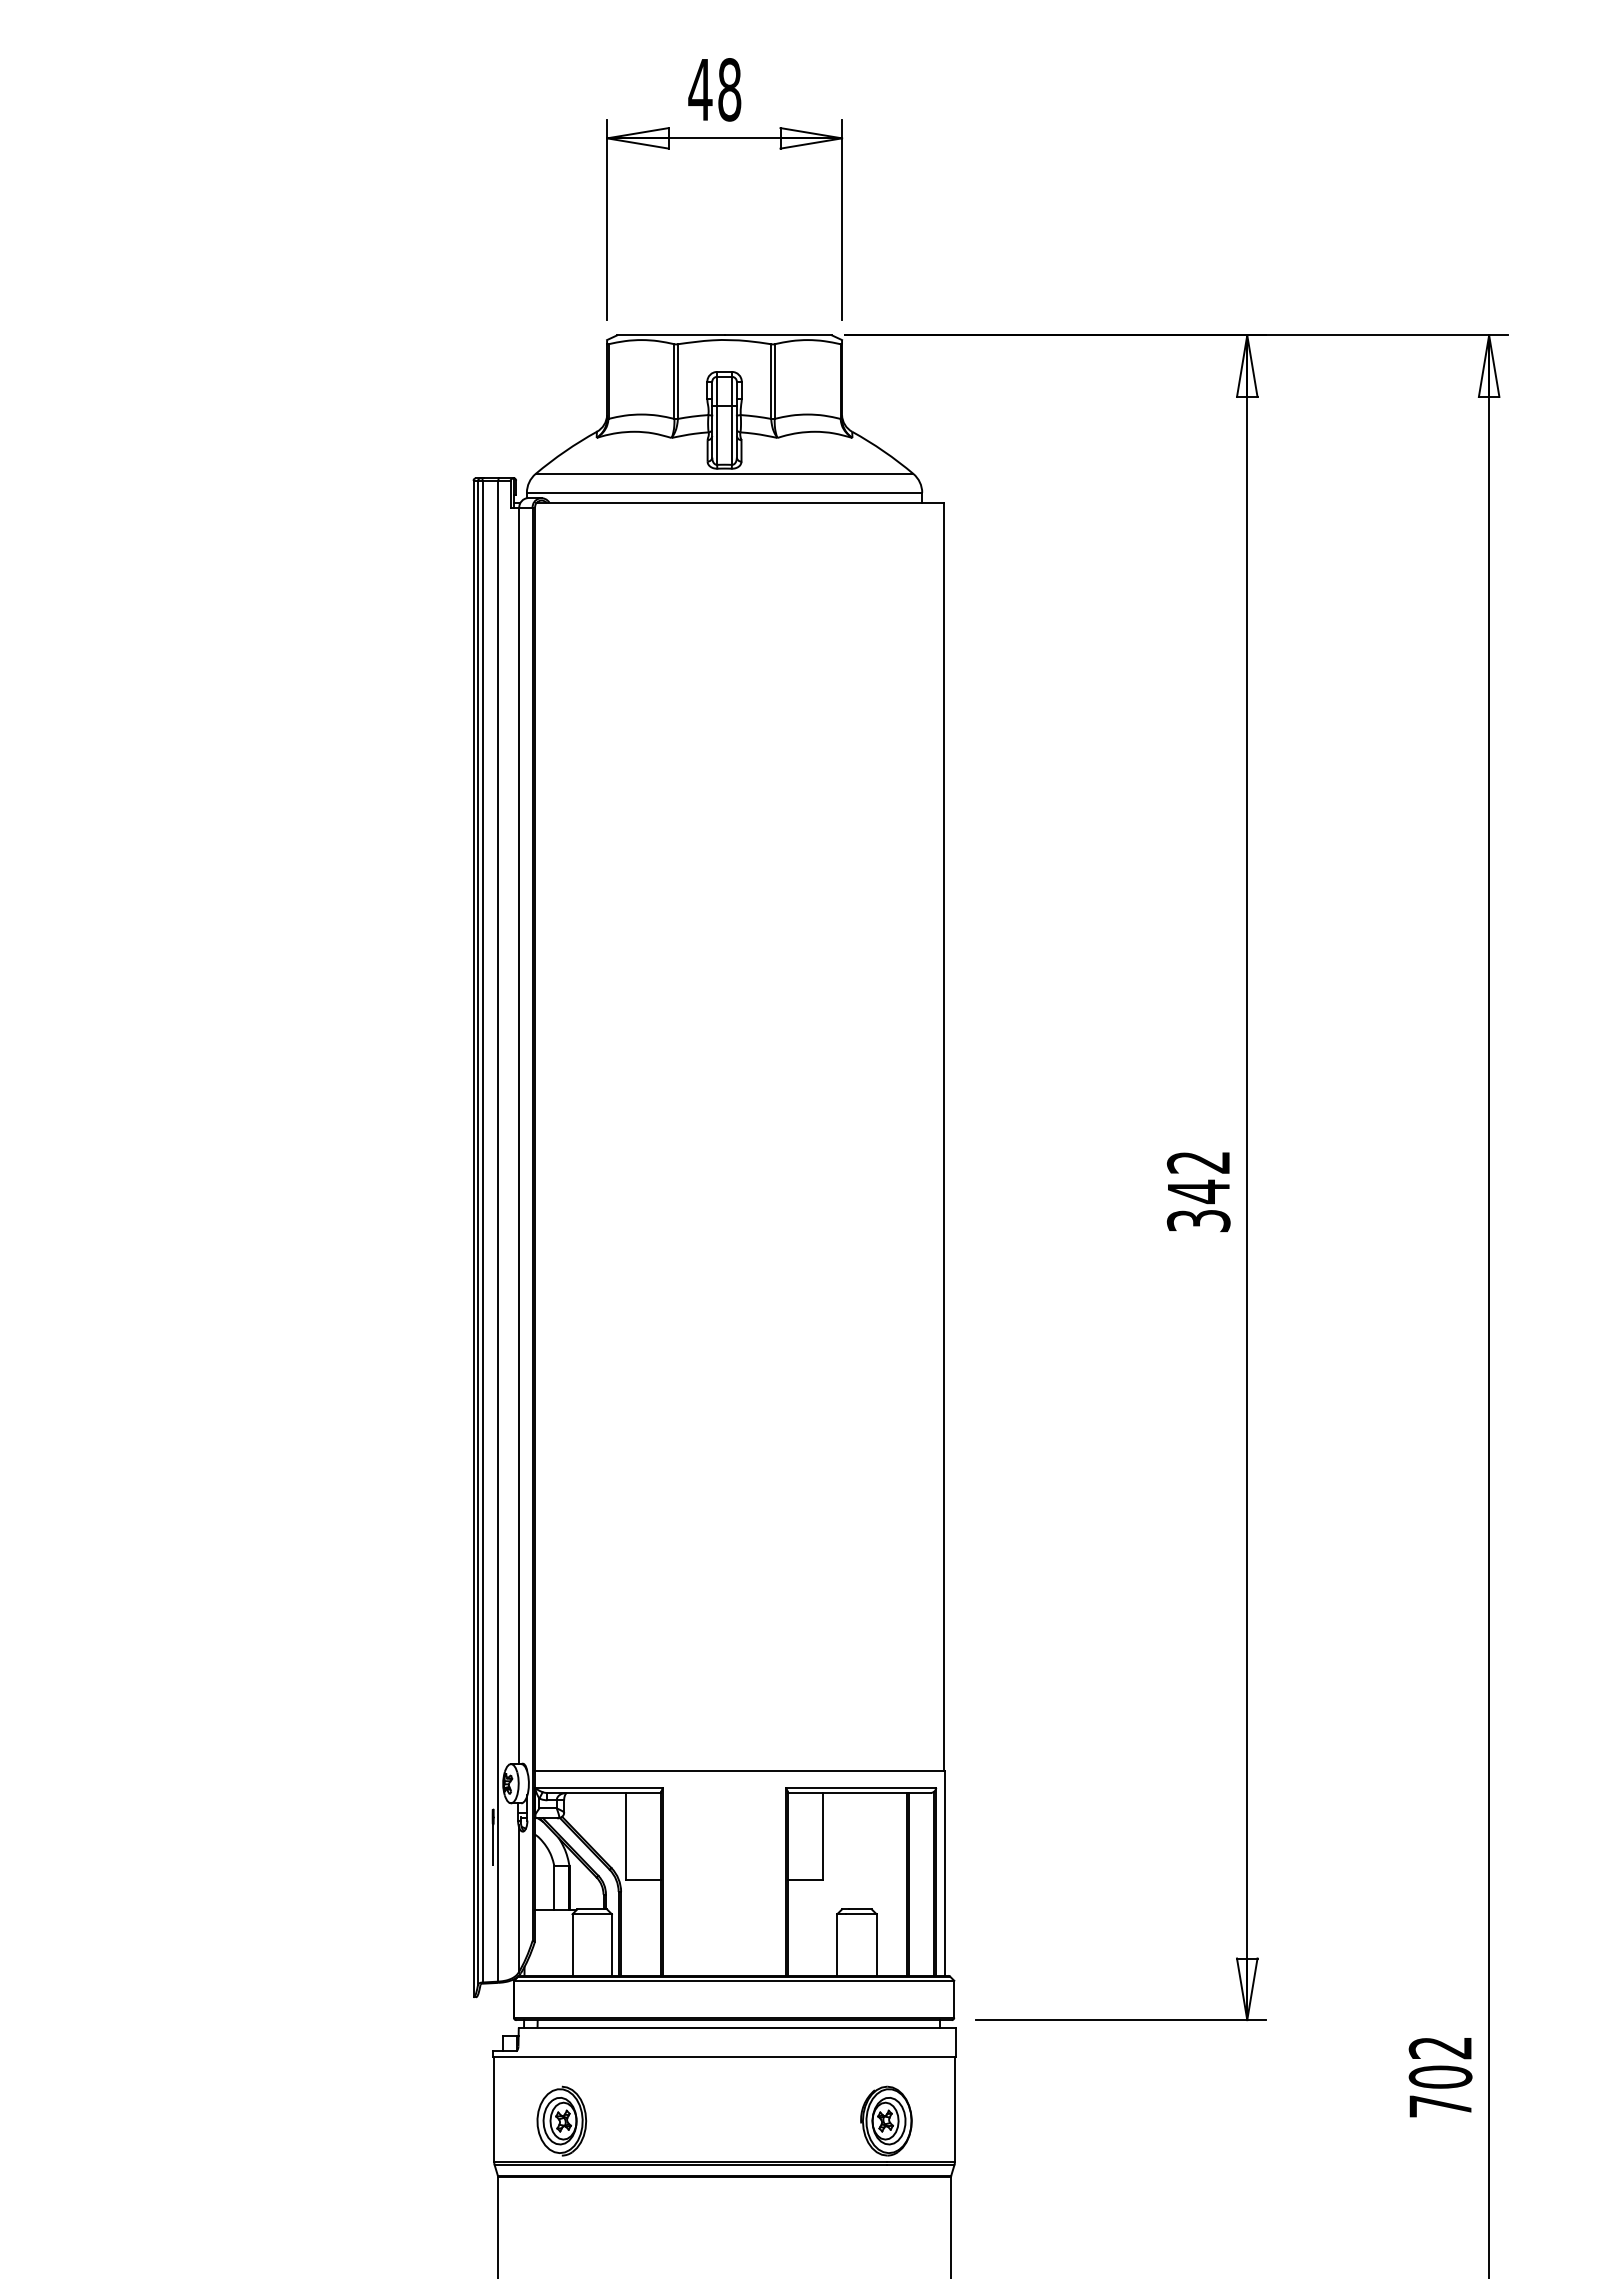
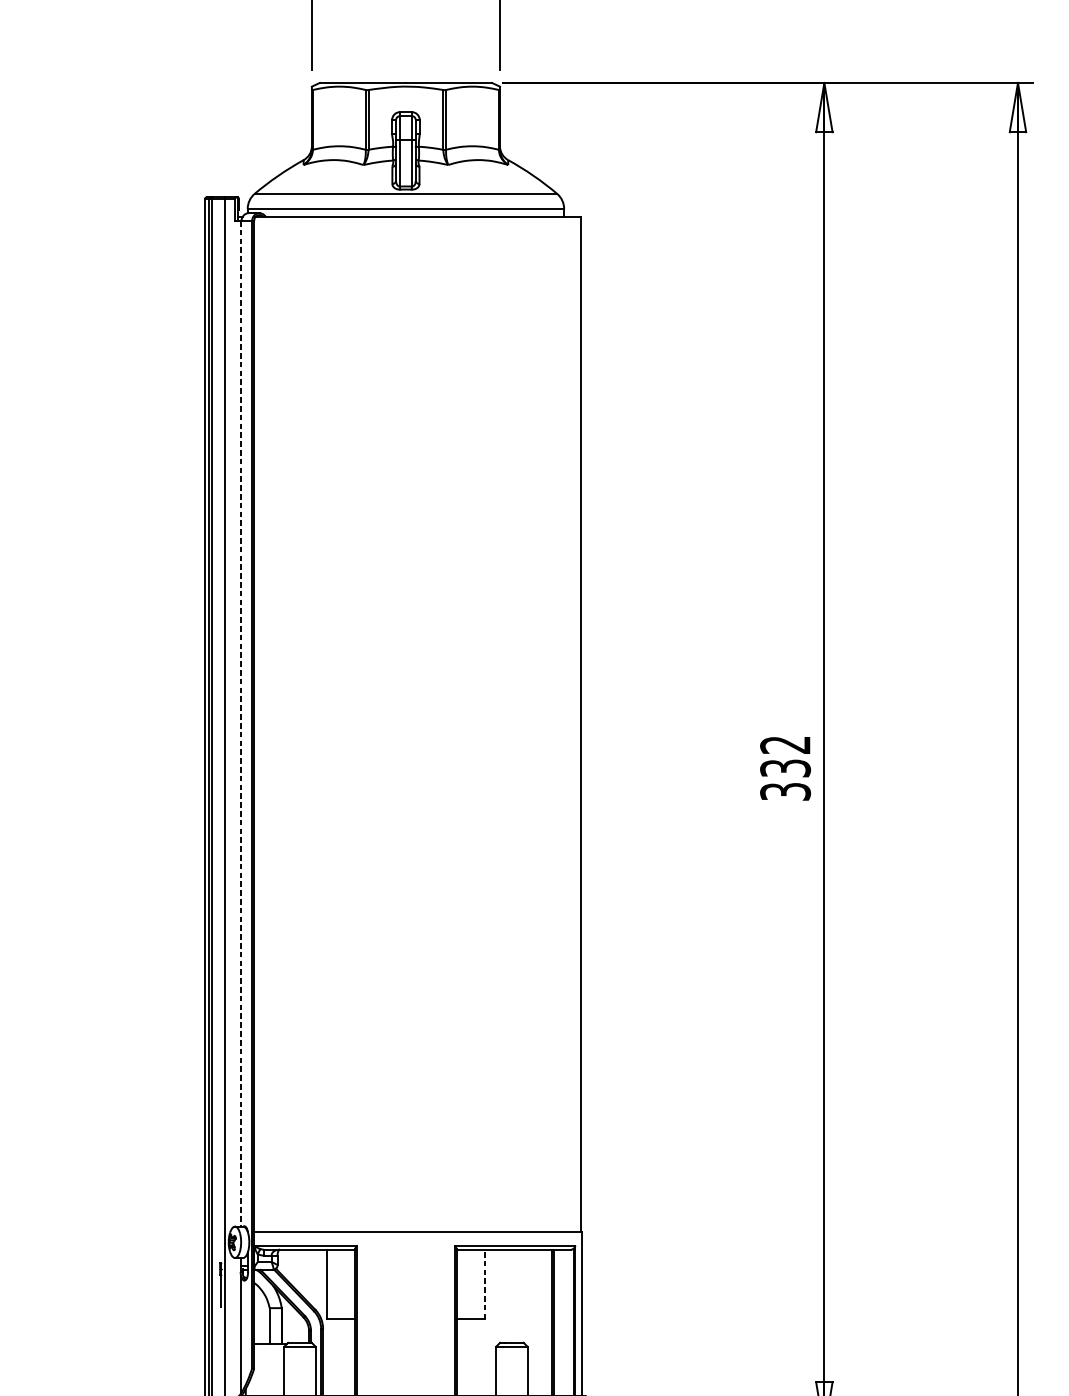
line: (518, 1136) -> (240, 724), solid -> dashed
text: (1198, 1191) -> (785, 768), 342 -> 332
line: (823, 1835) -> (485, 1283), solid -> dashed

